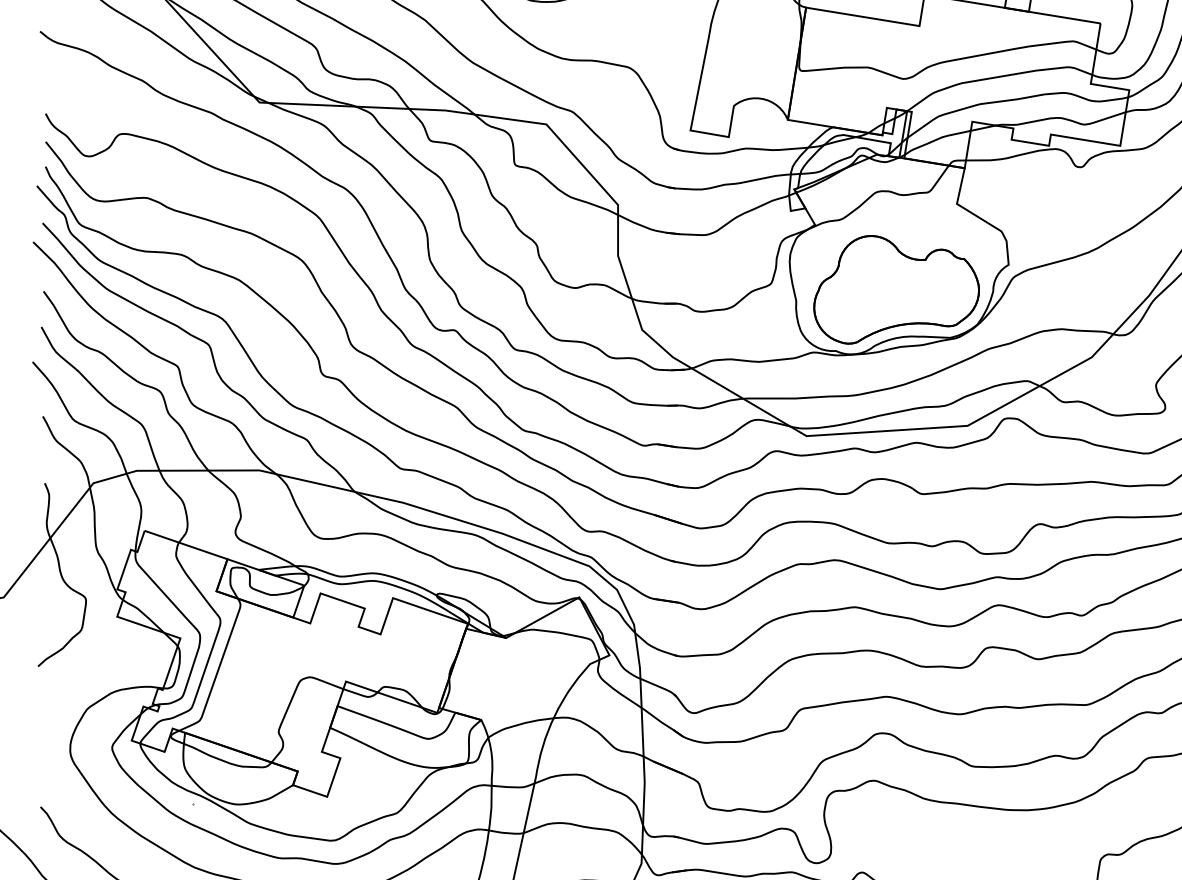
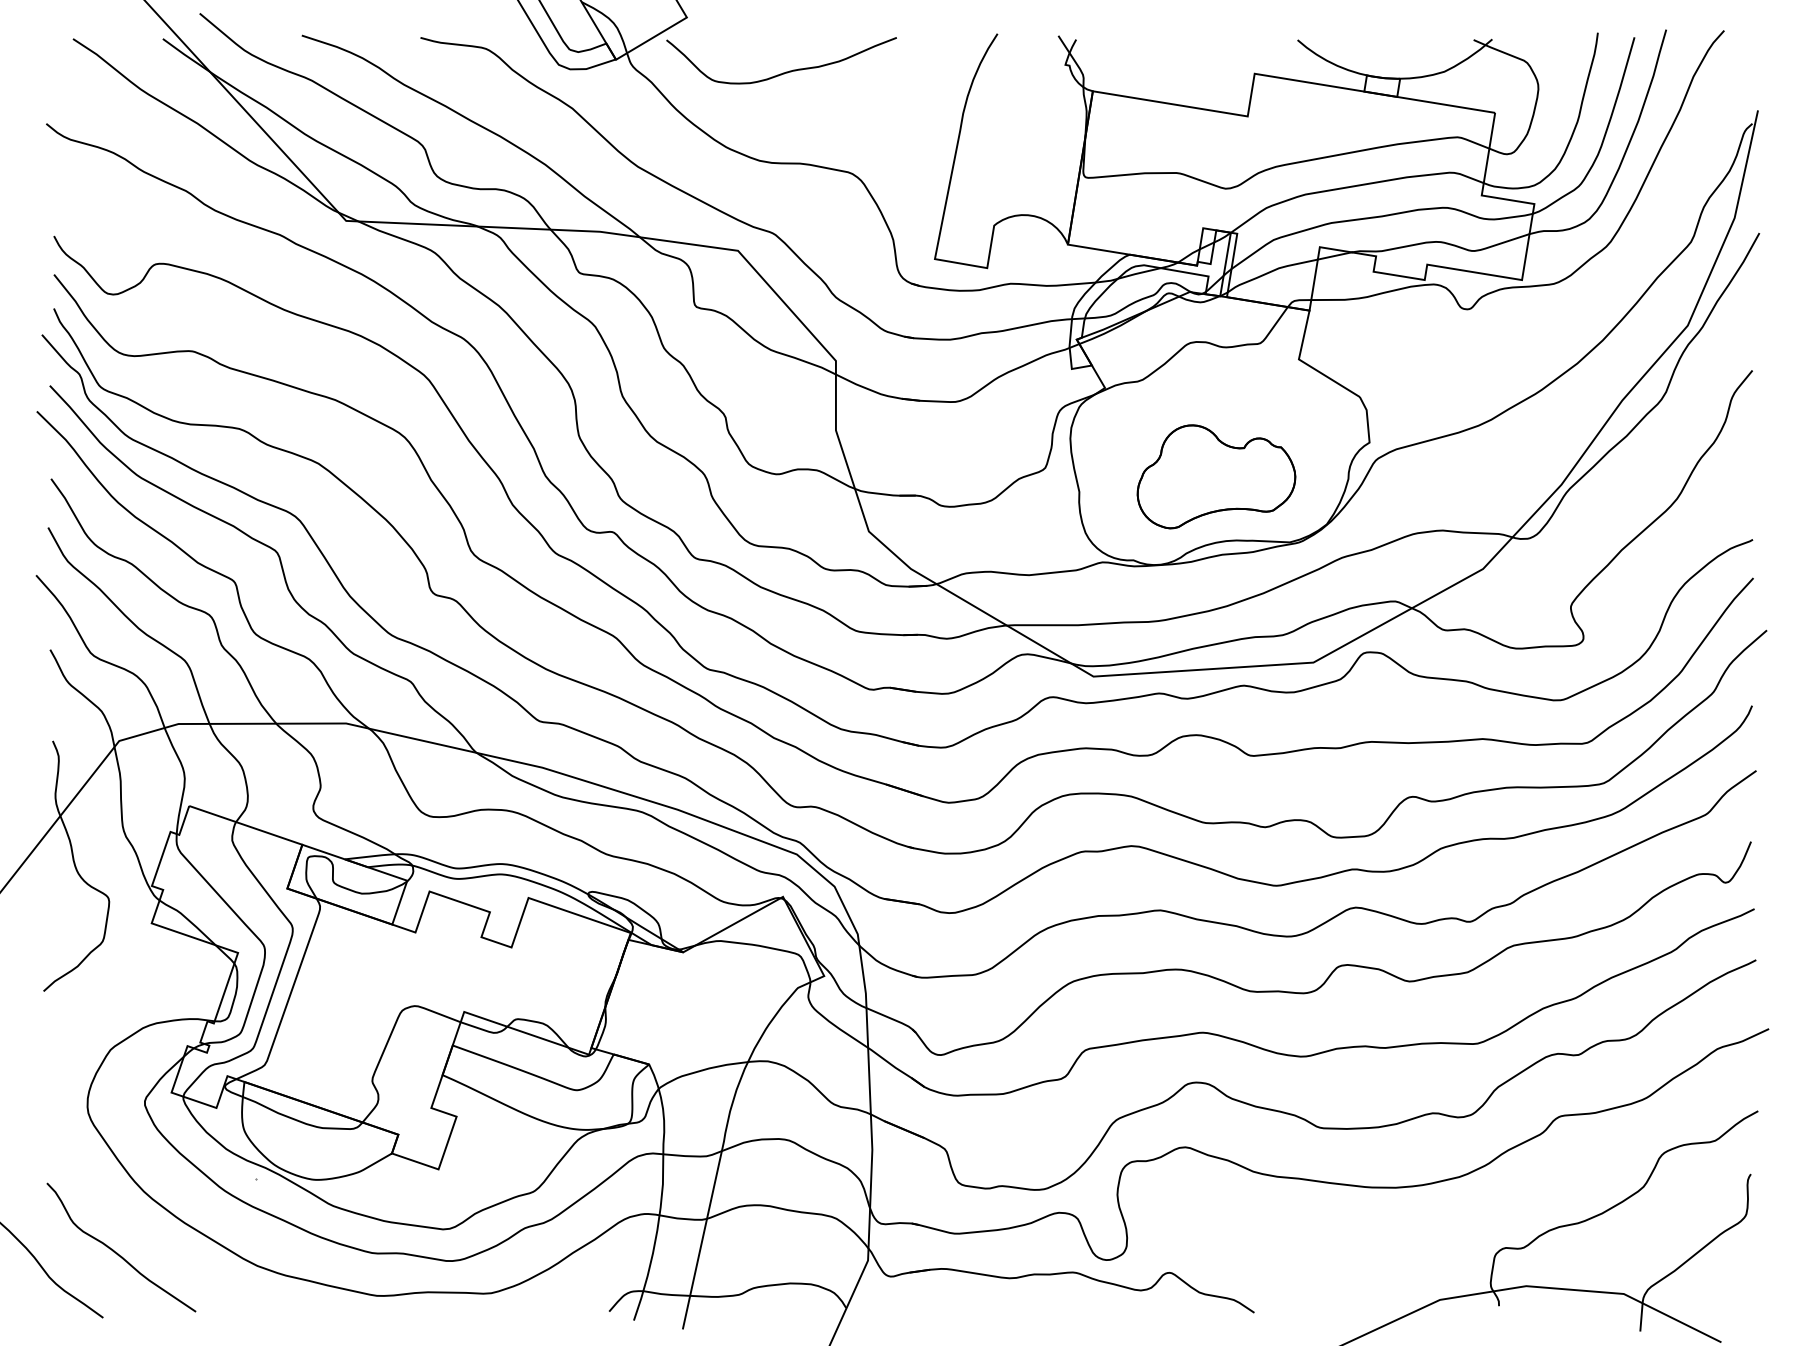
part: (896, 289) -> (1216, 476), size x0.7

